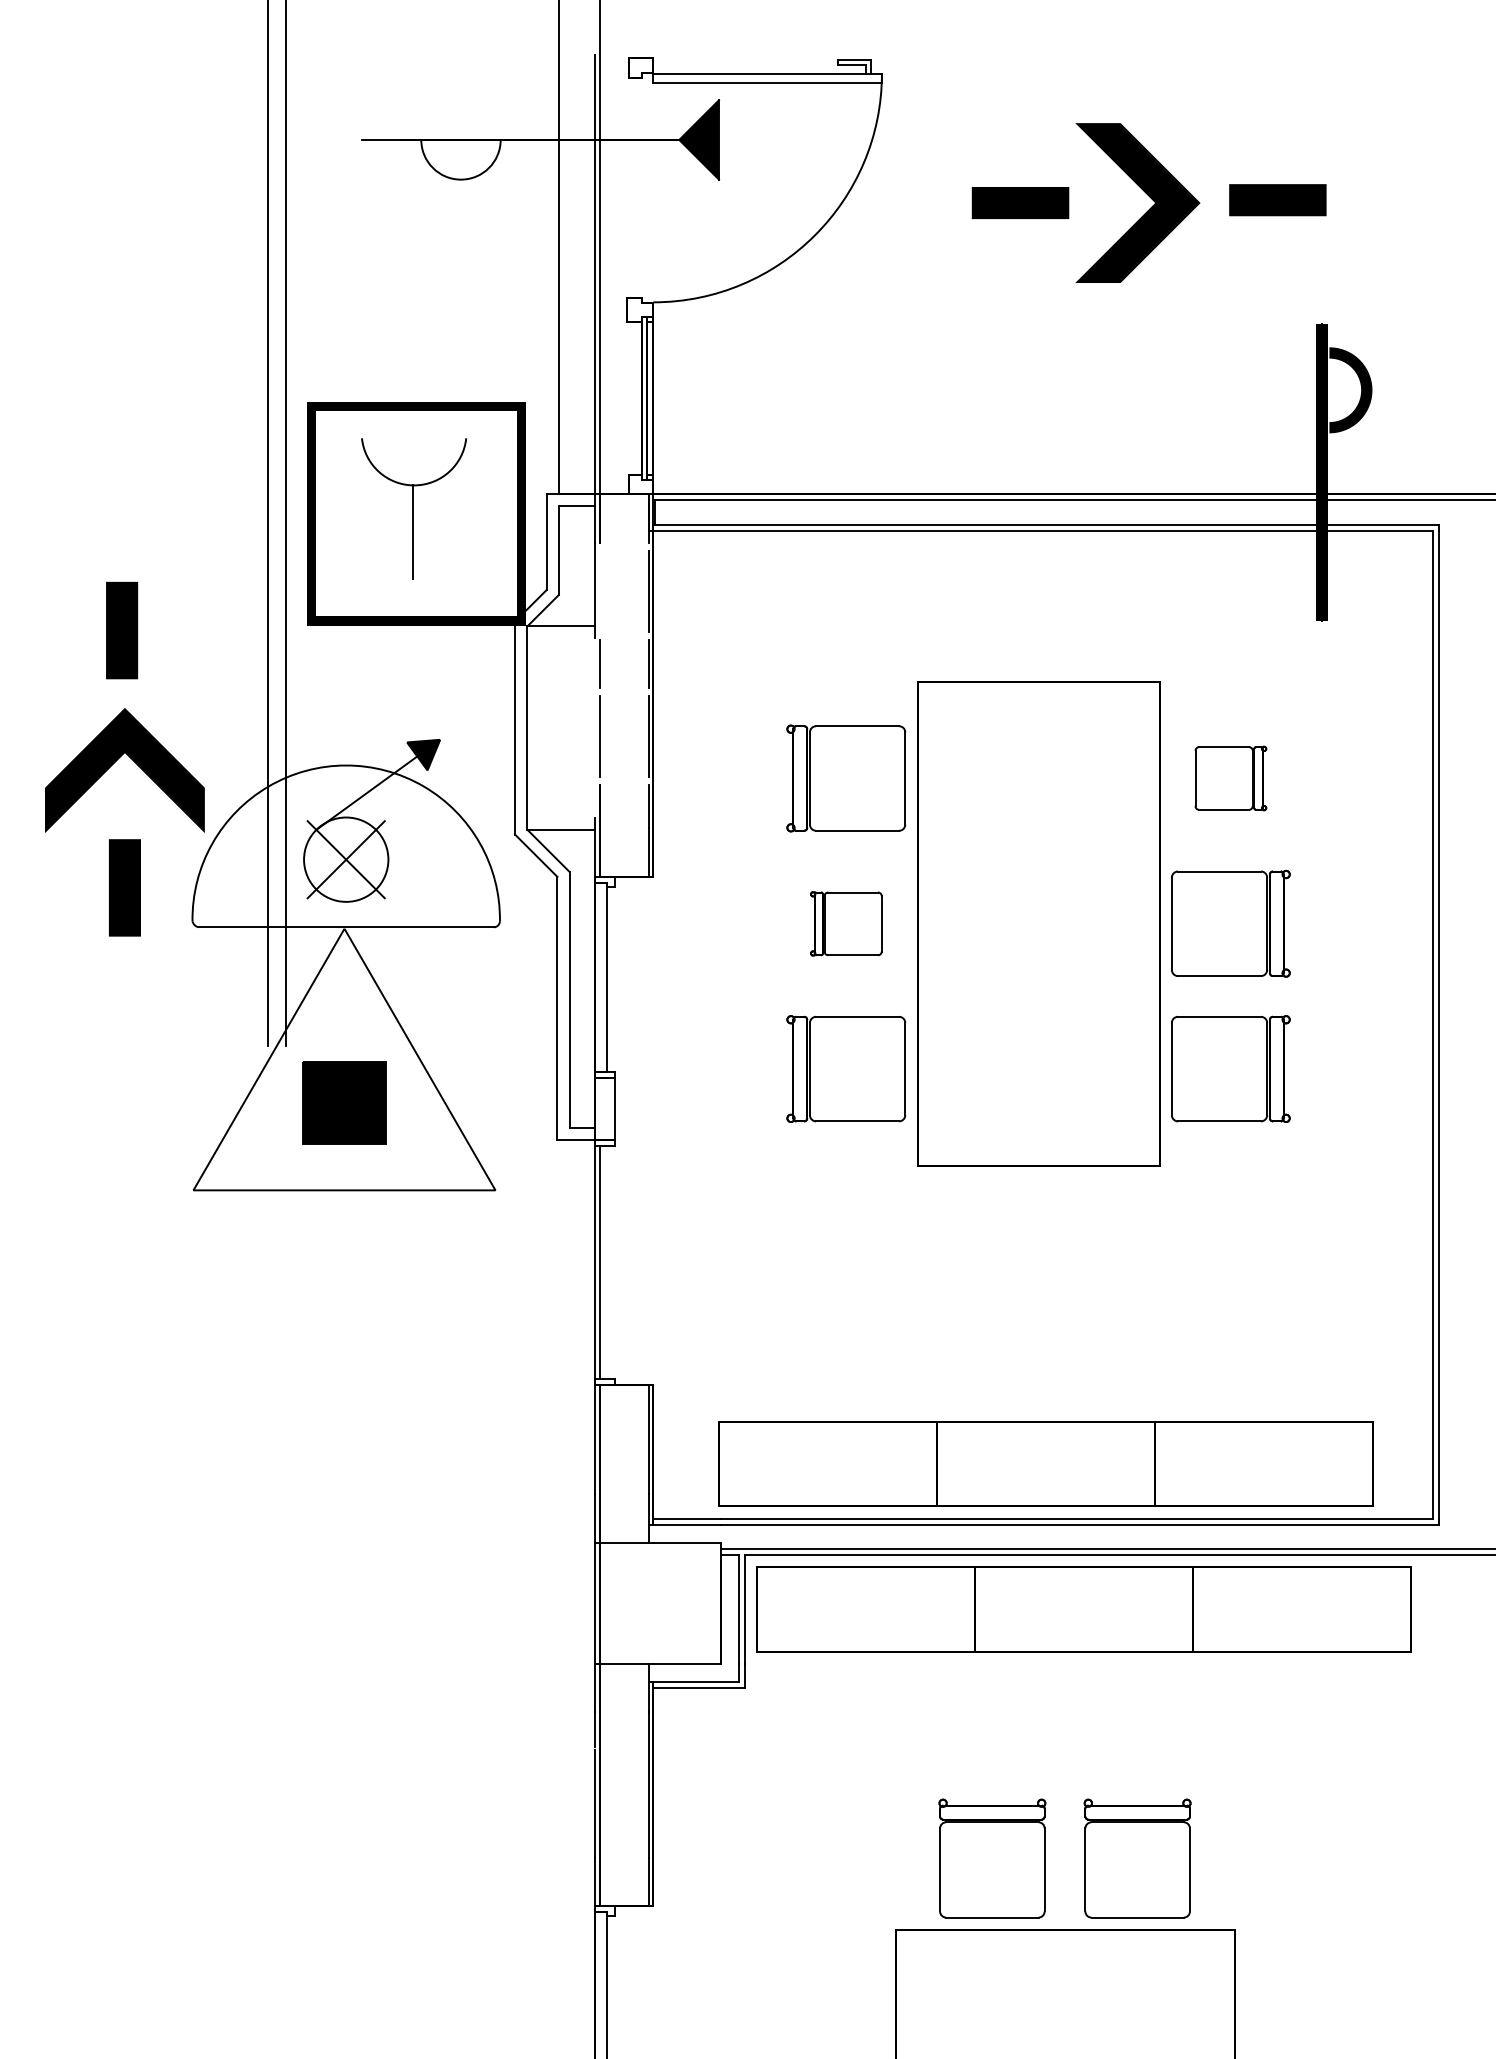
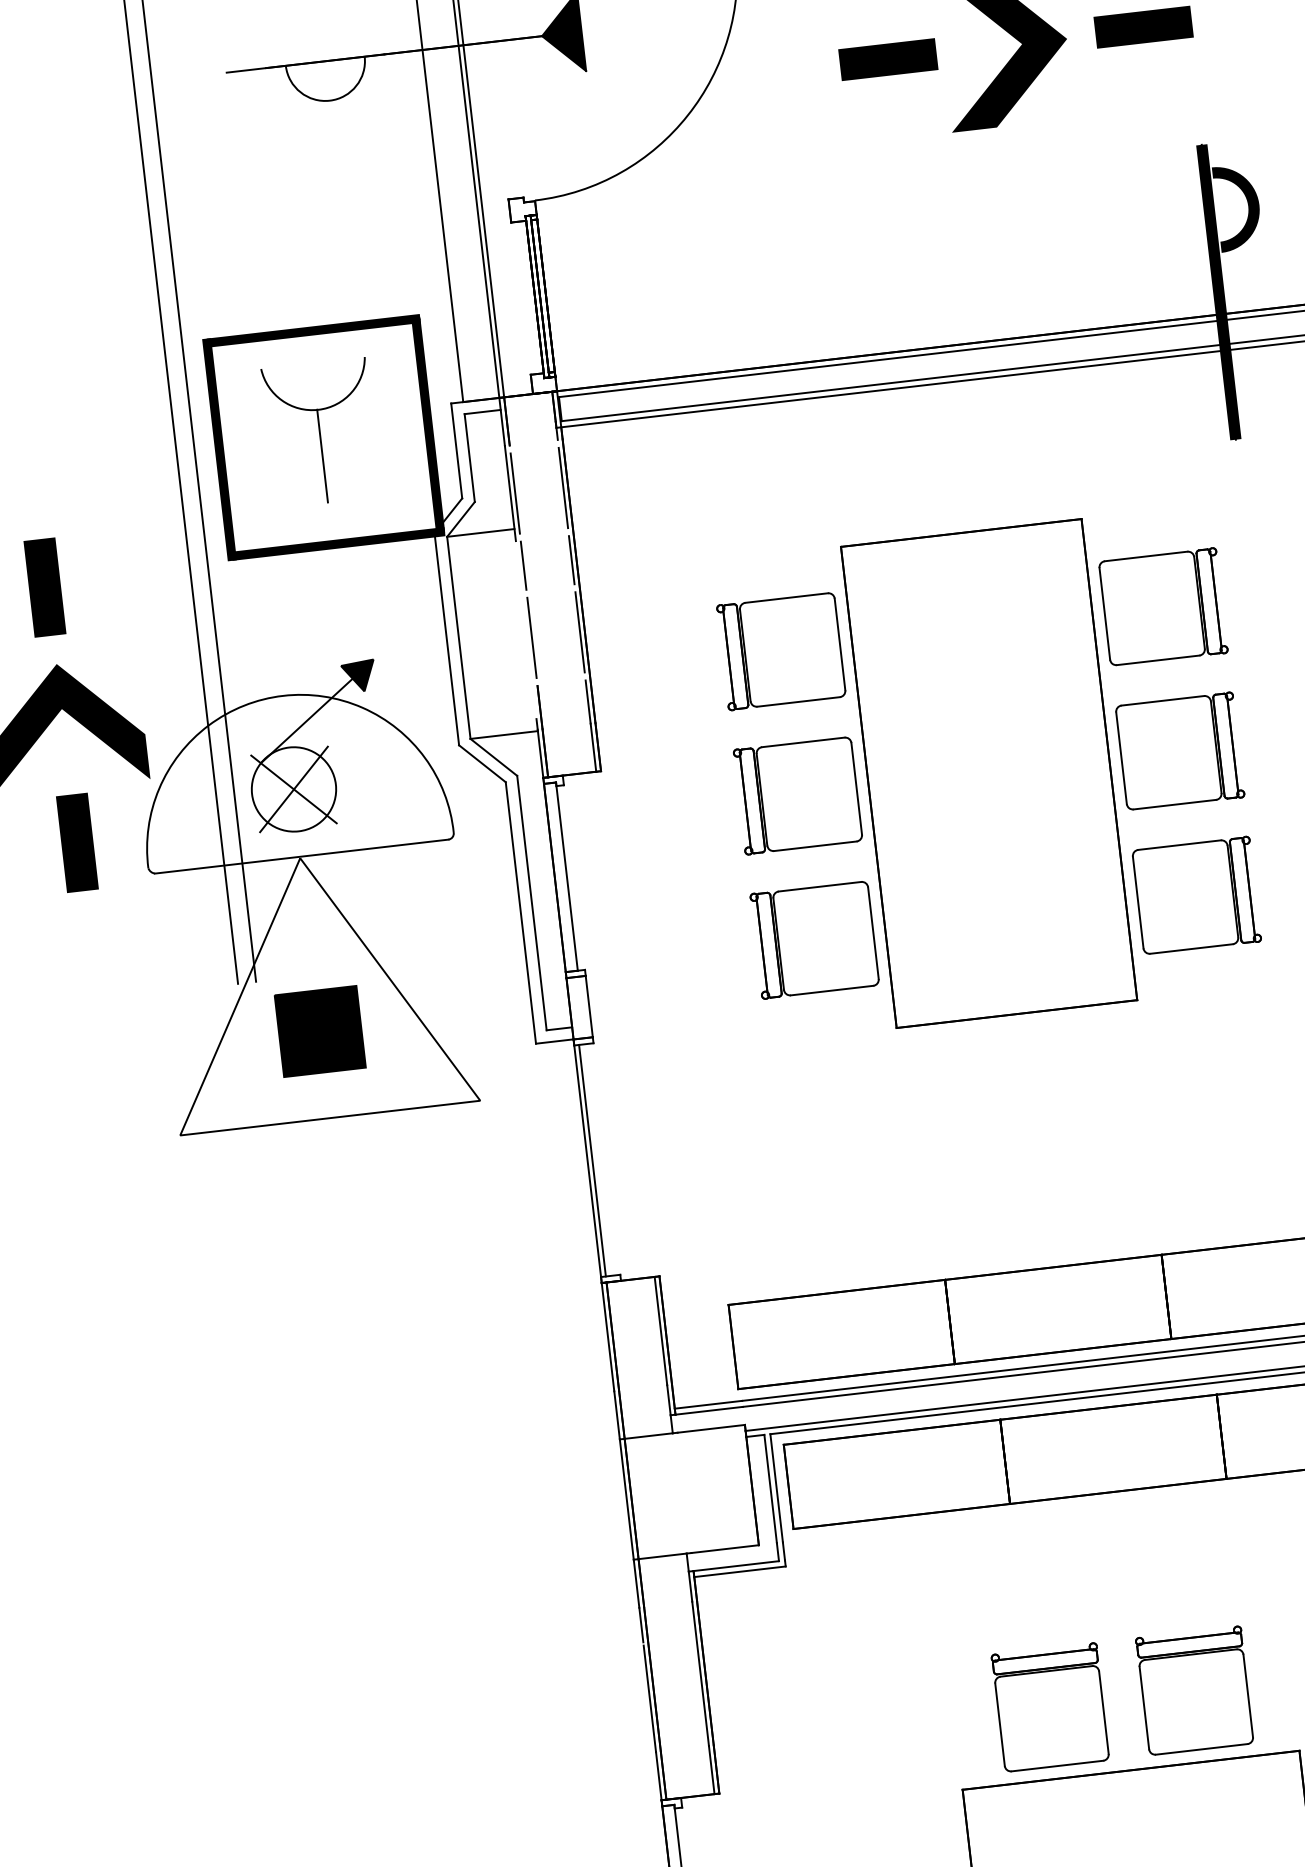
line: (600, 590) -> (515, 492), added
part: (1230, 778) -> (1163, 607), size x1.67
part: (846, 923) -> (798, 795), size x1.67

